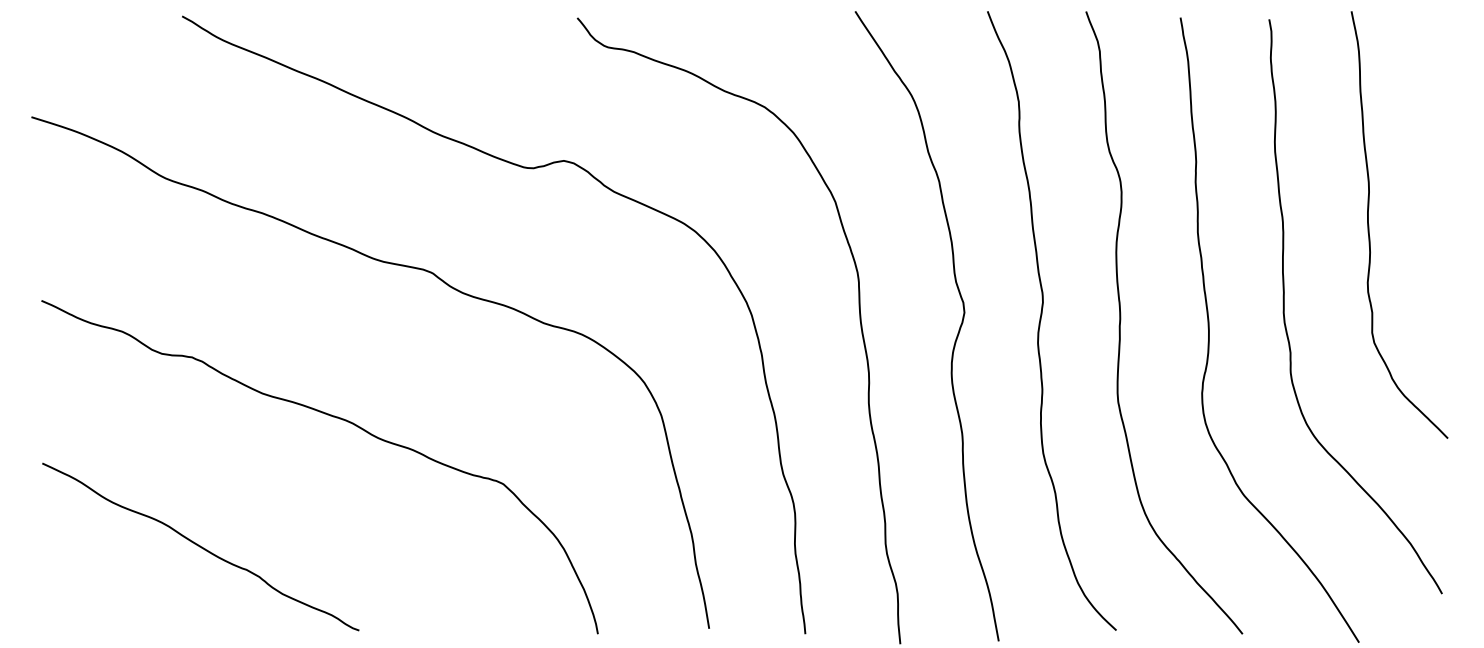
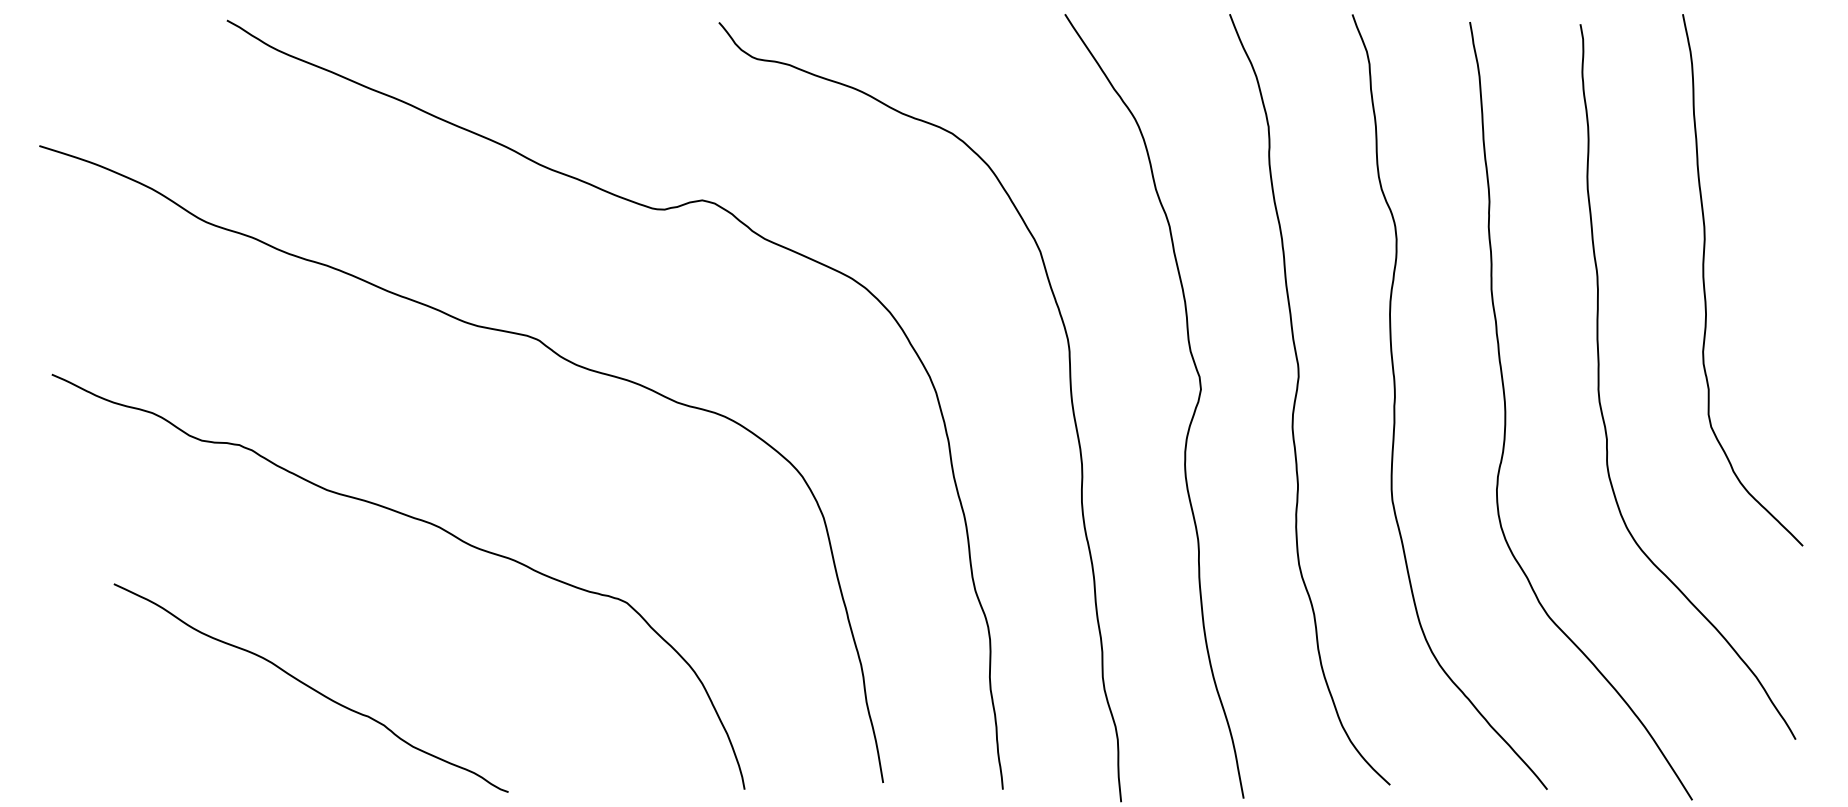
curve: (200, 546) -> (310, 687), moved

